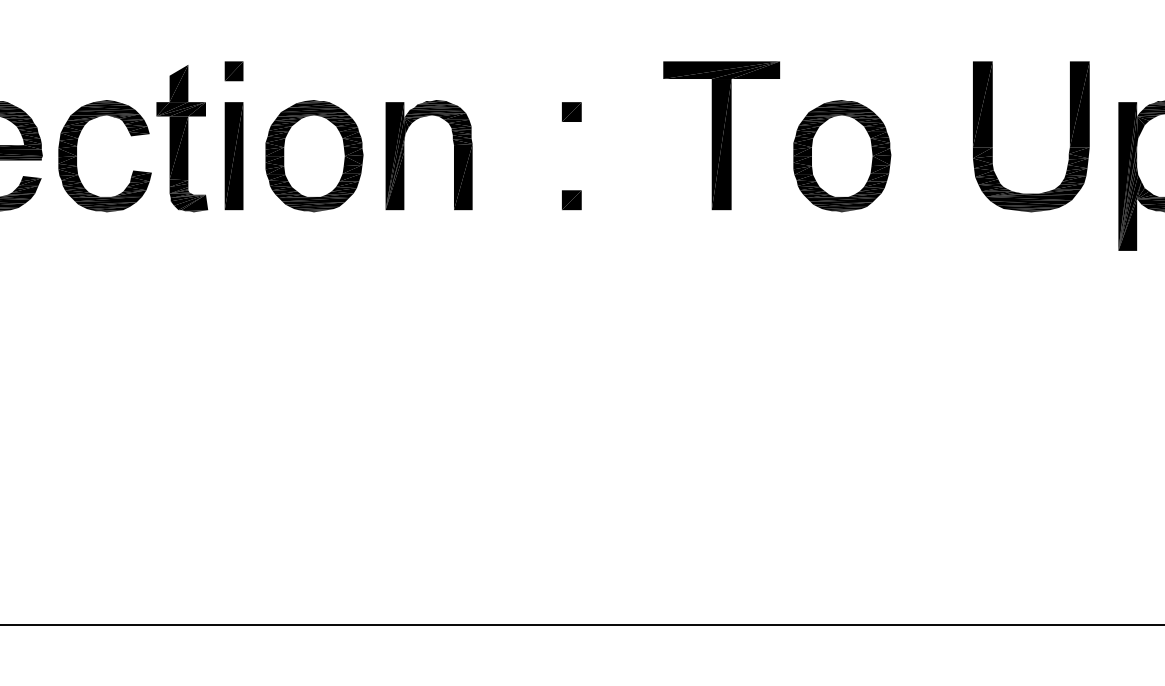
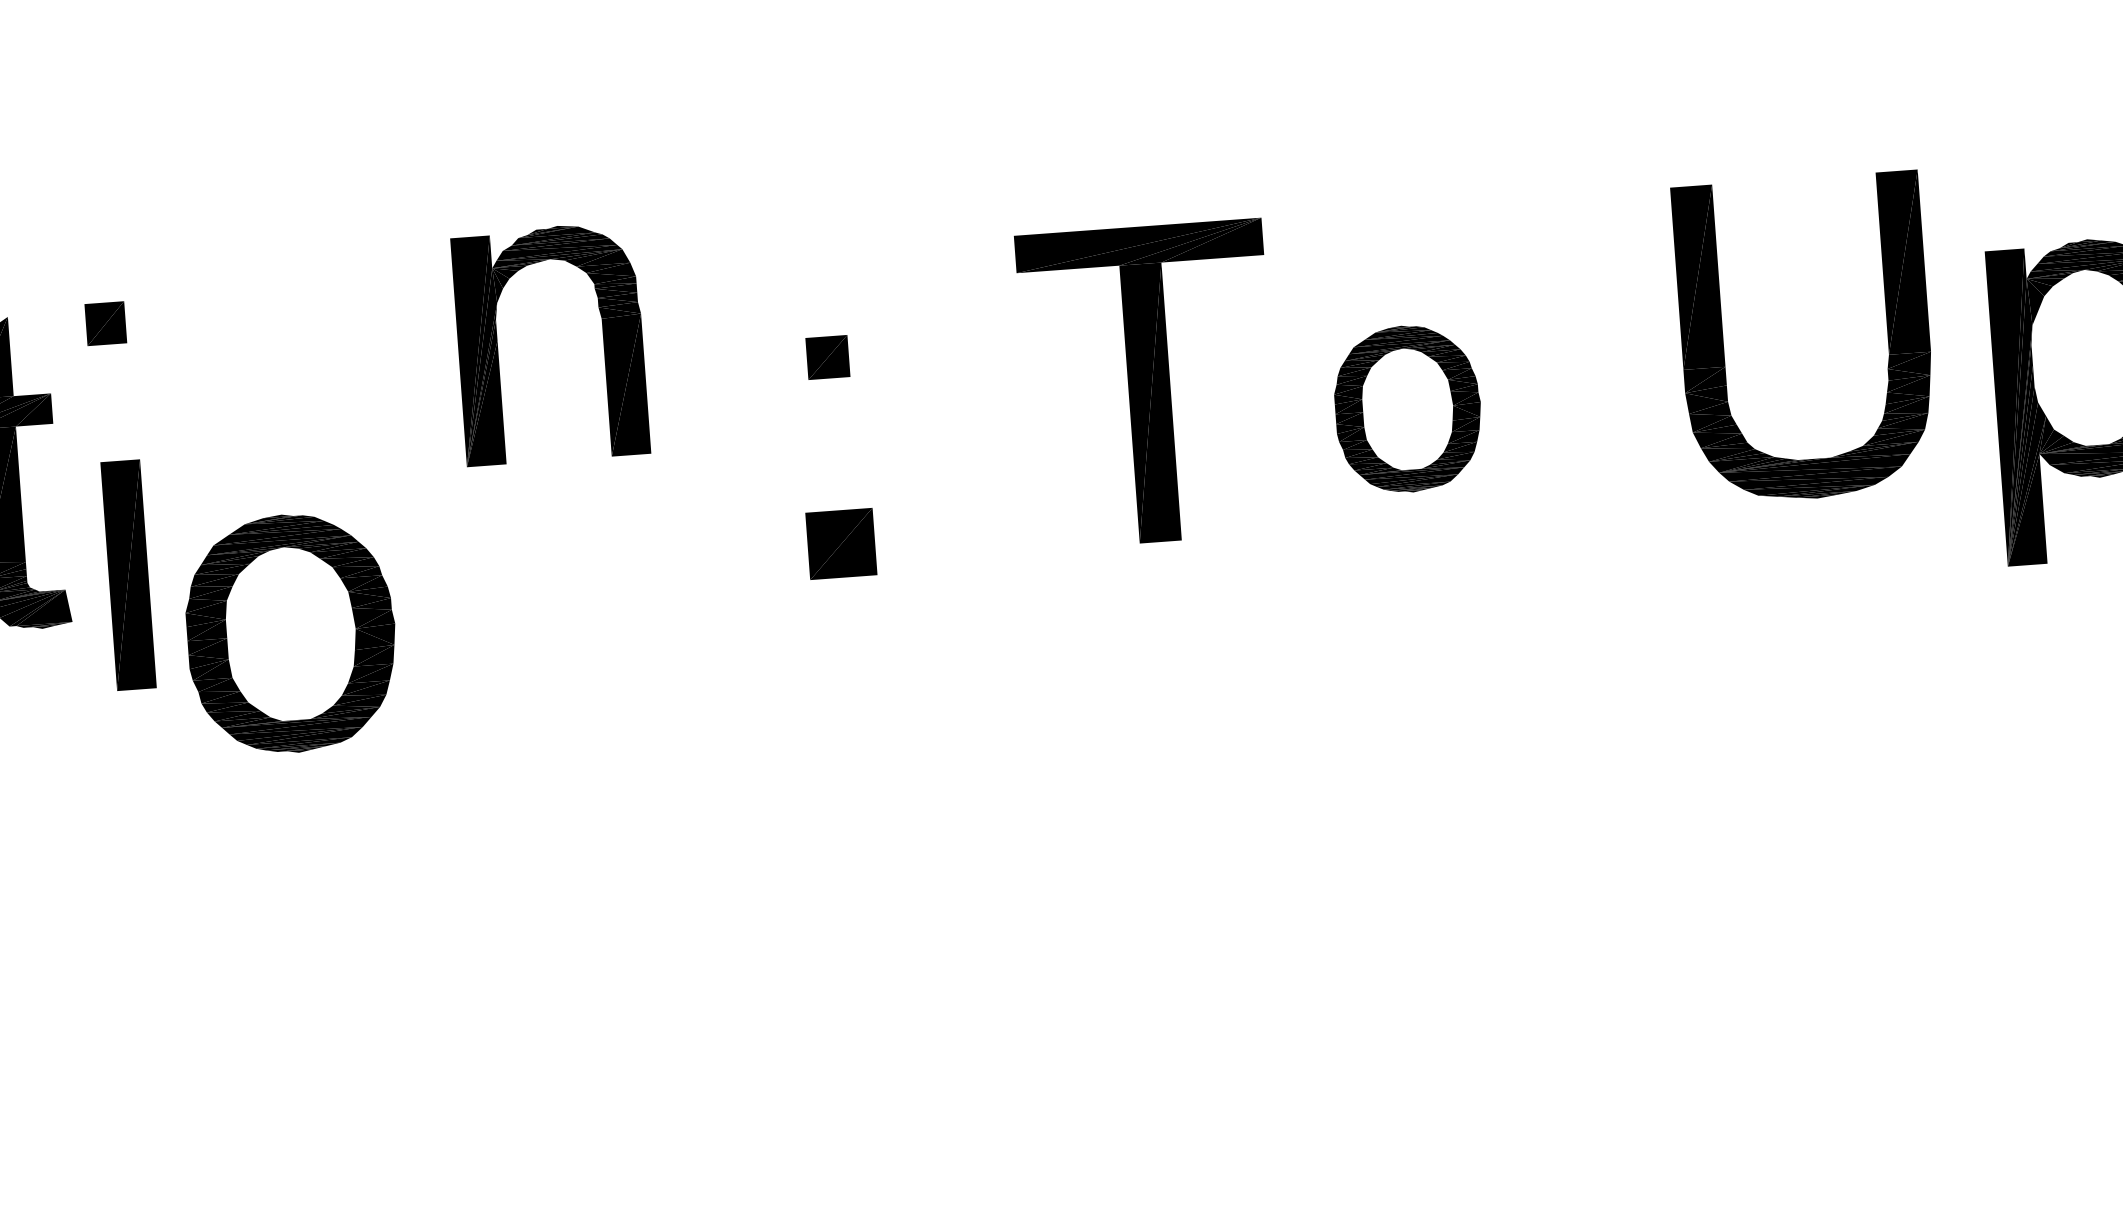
part: (404, 155) -> (498, 348), moved
part: (233, 156) -> (127, 576), moved
part: (314, 156) -> (291, 634), moved
part: (842, 156) -> (1408, 409), size x0.7
part: (571, 200) -> (840, 544), size x1.6

